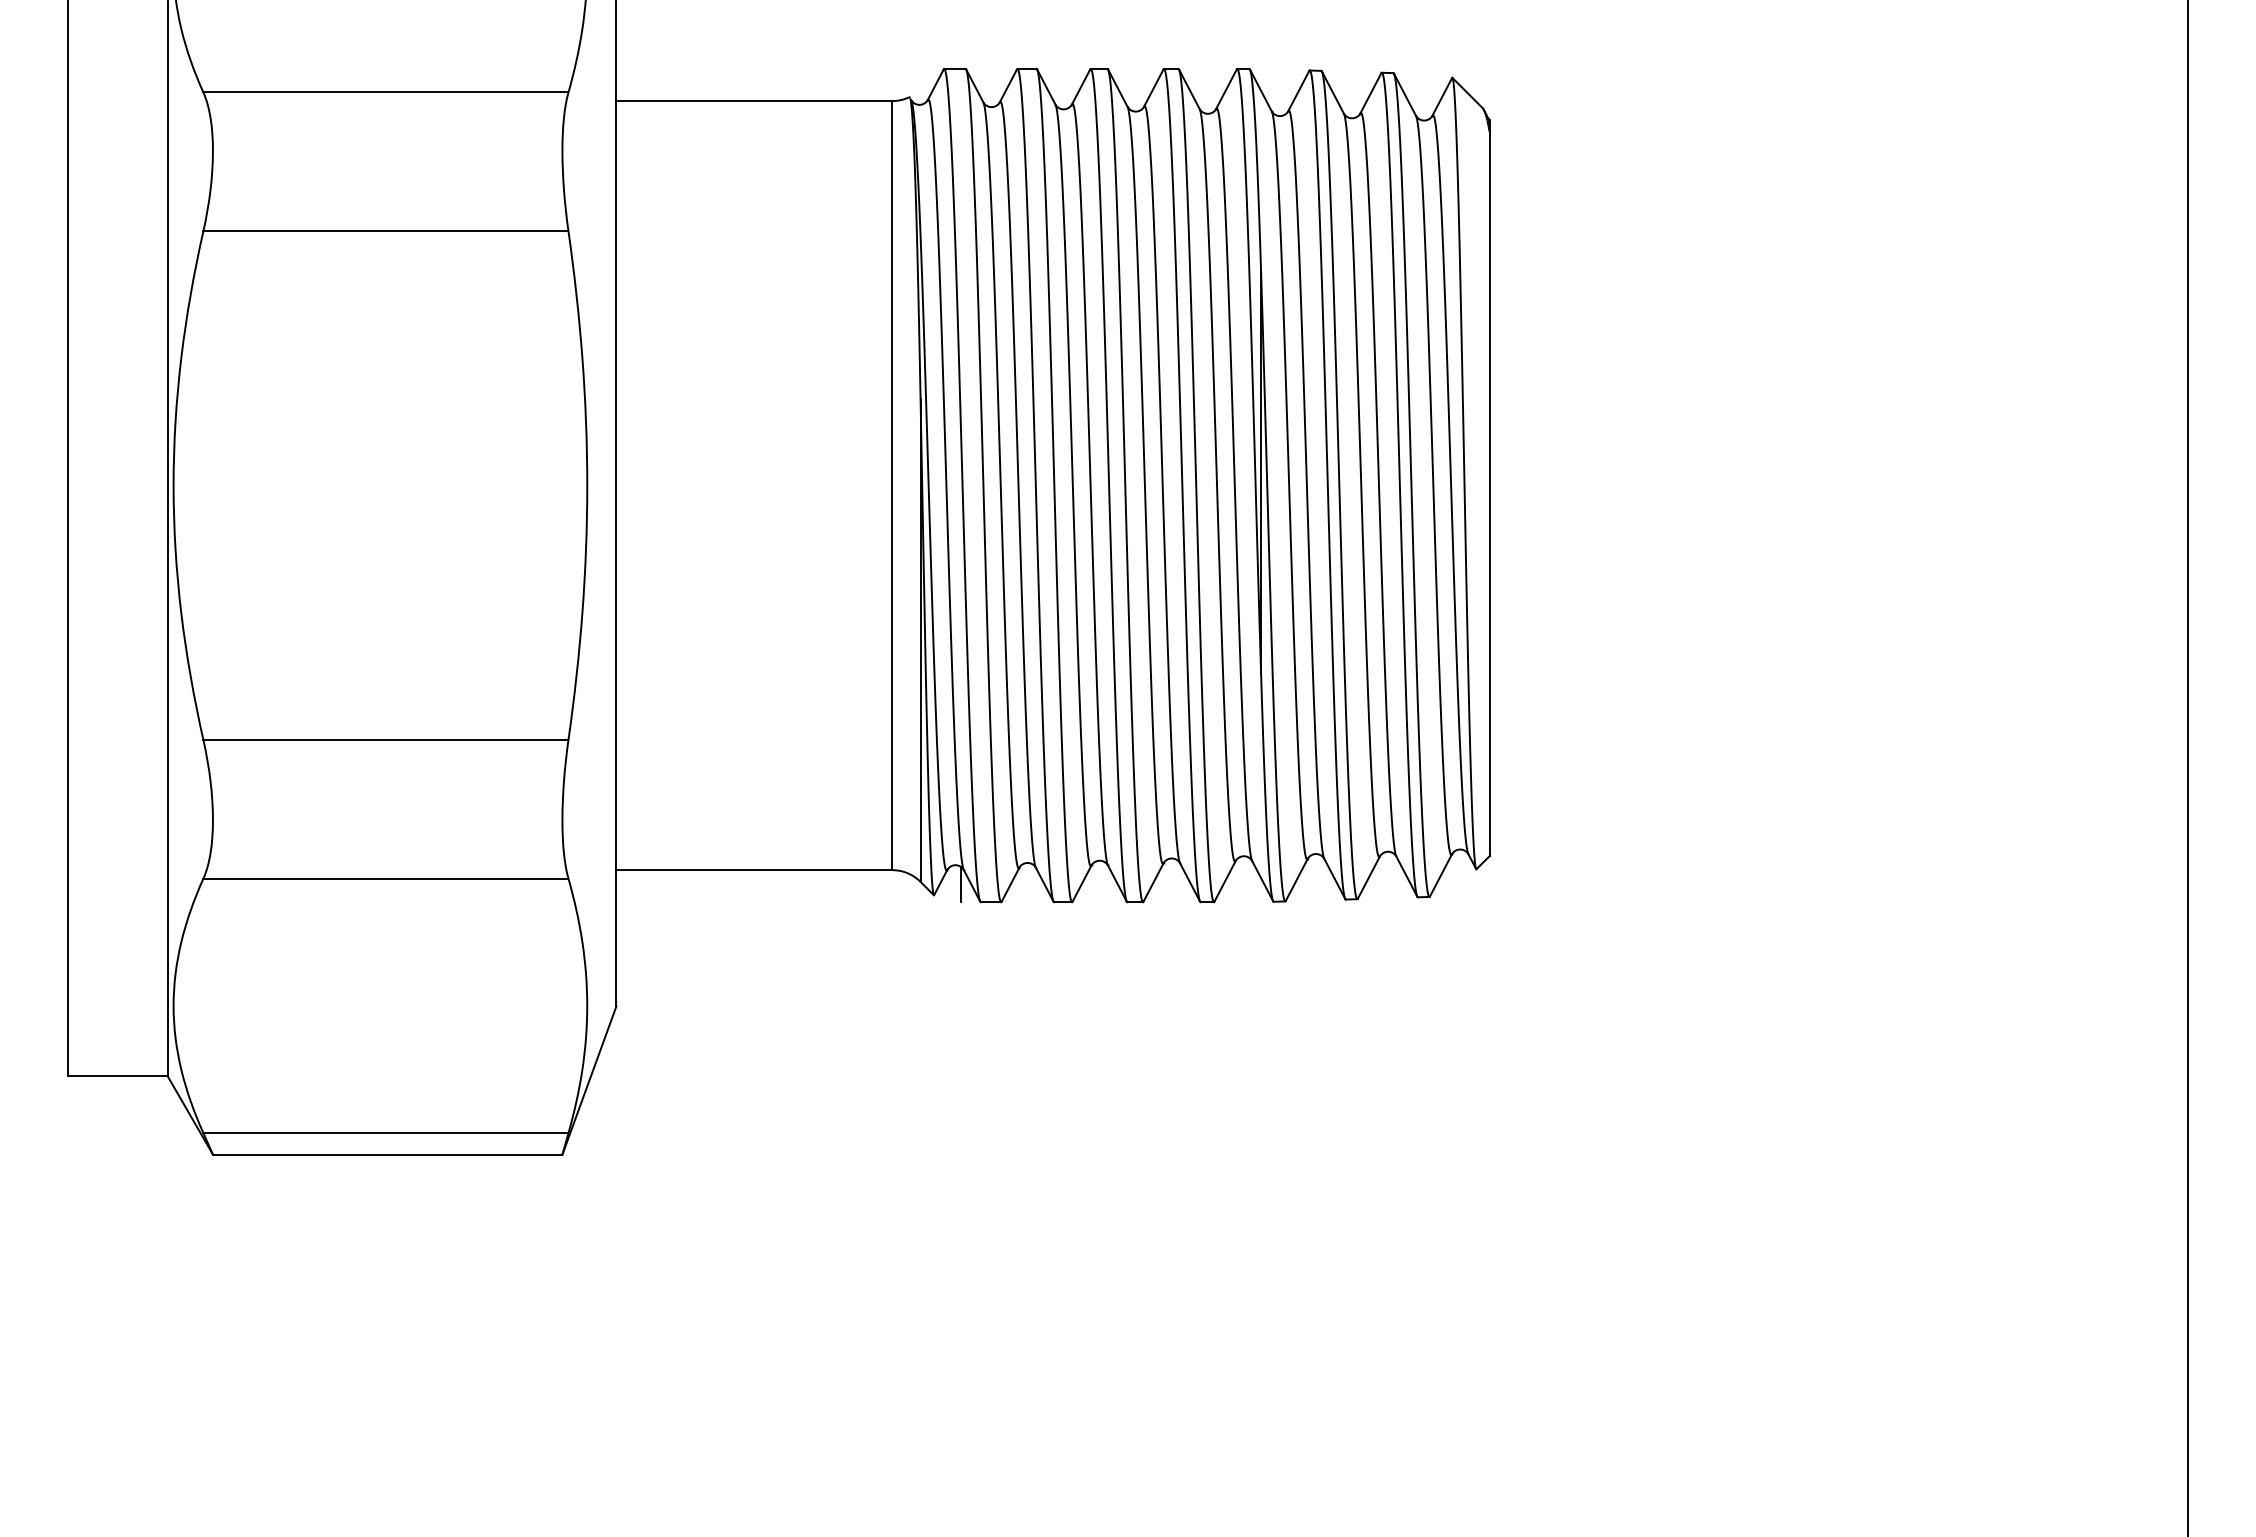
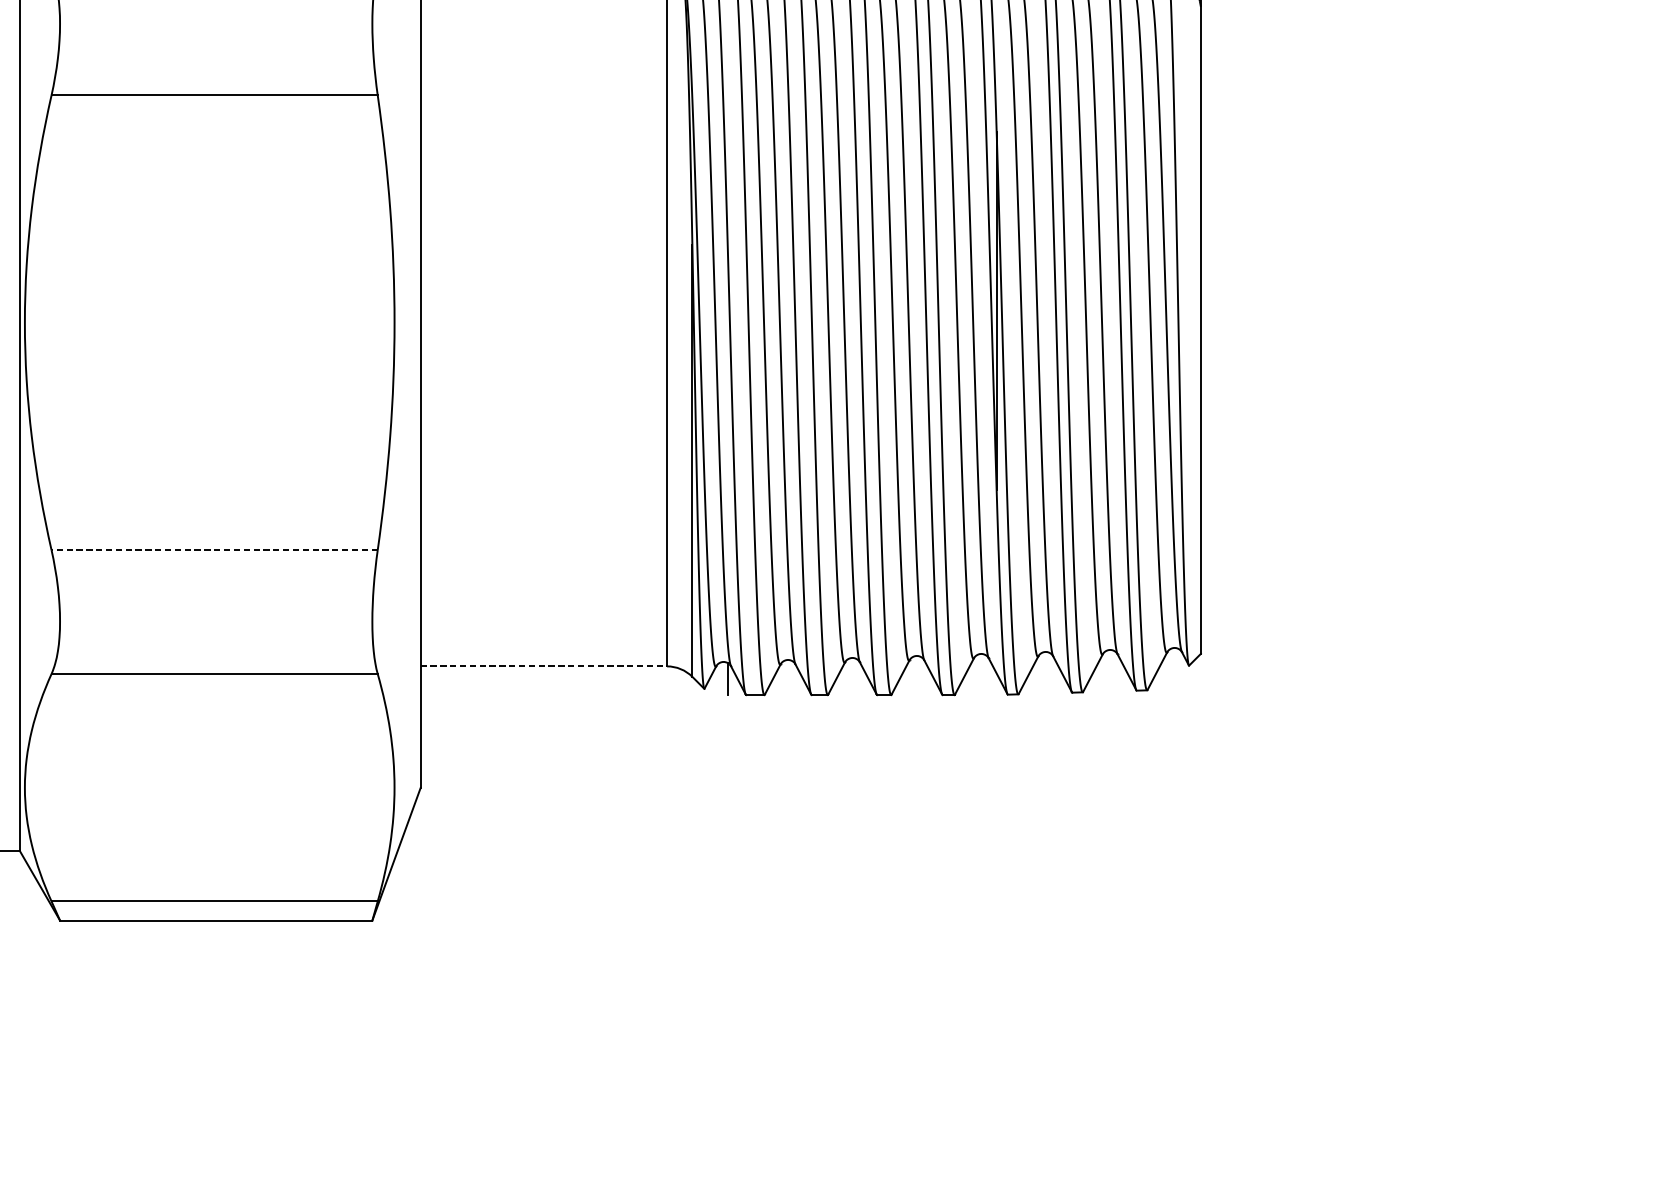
line: (385, 739) -> (214, 549), solid -> dashed
line: (754, 870) -> (543, 666), solid -> dashed

